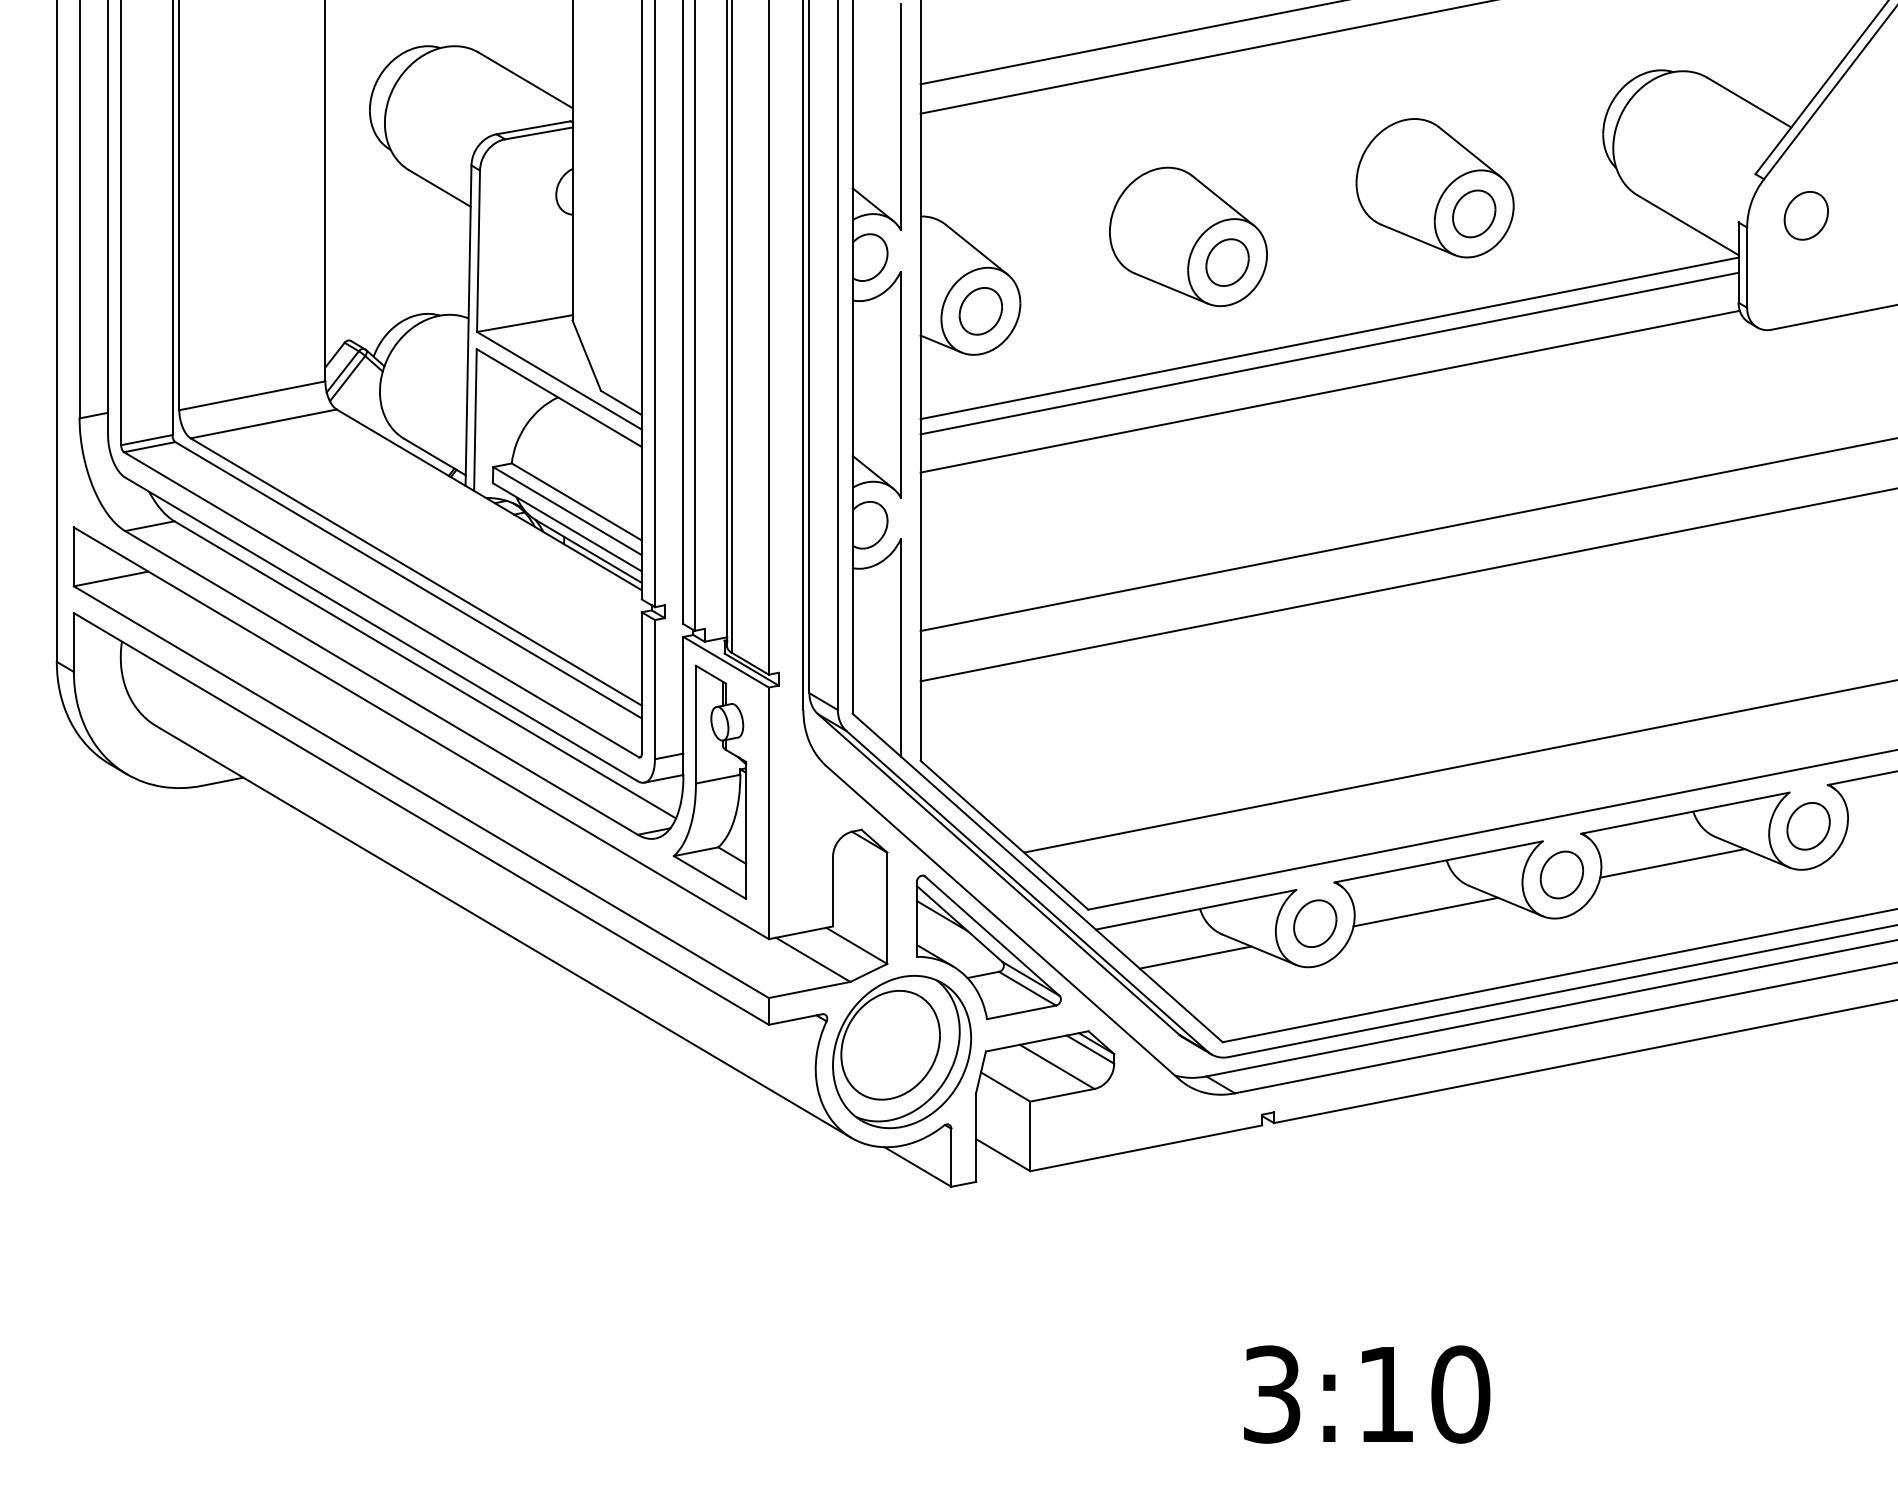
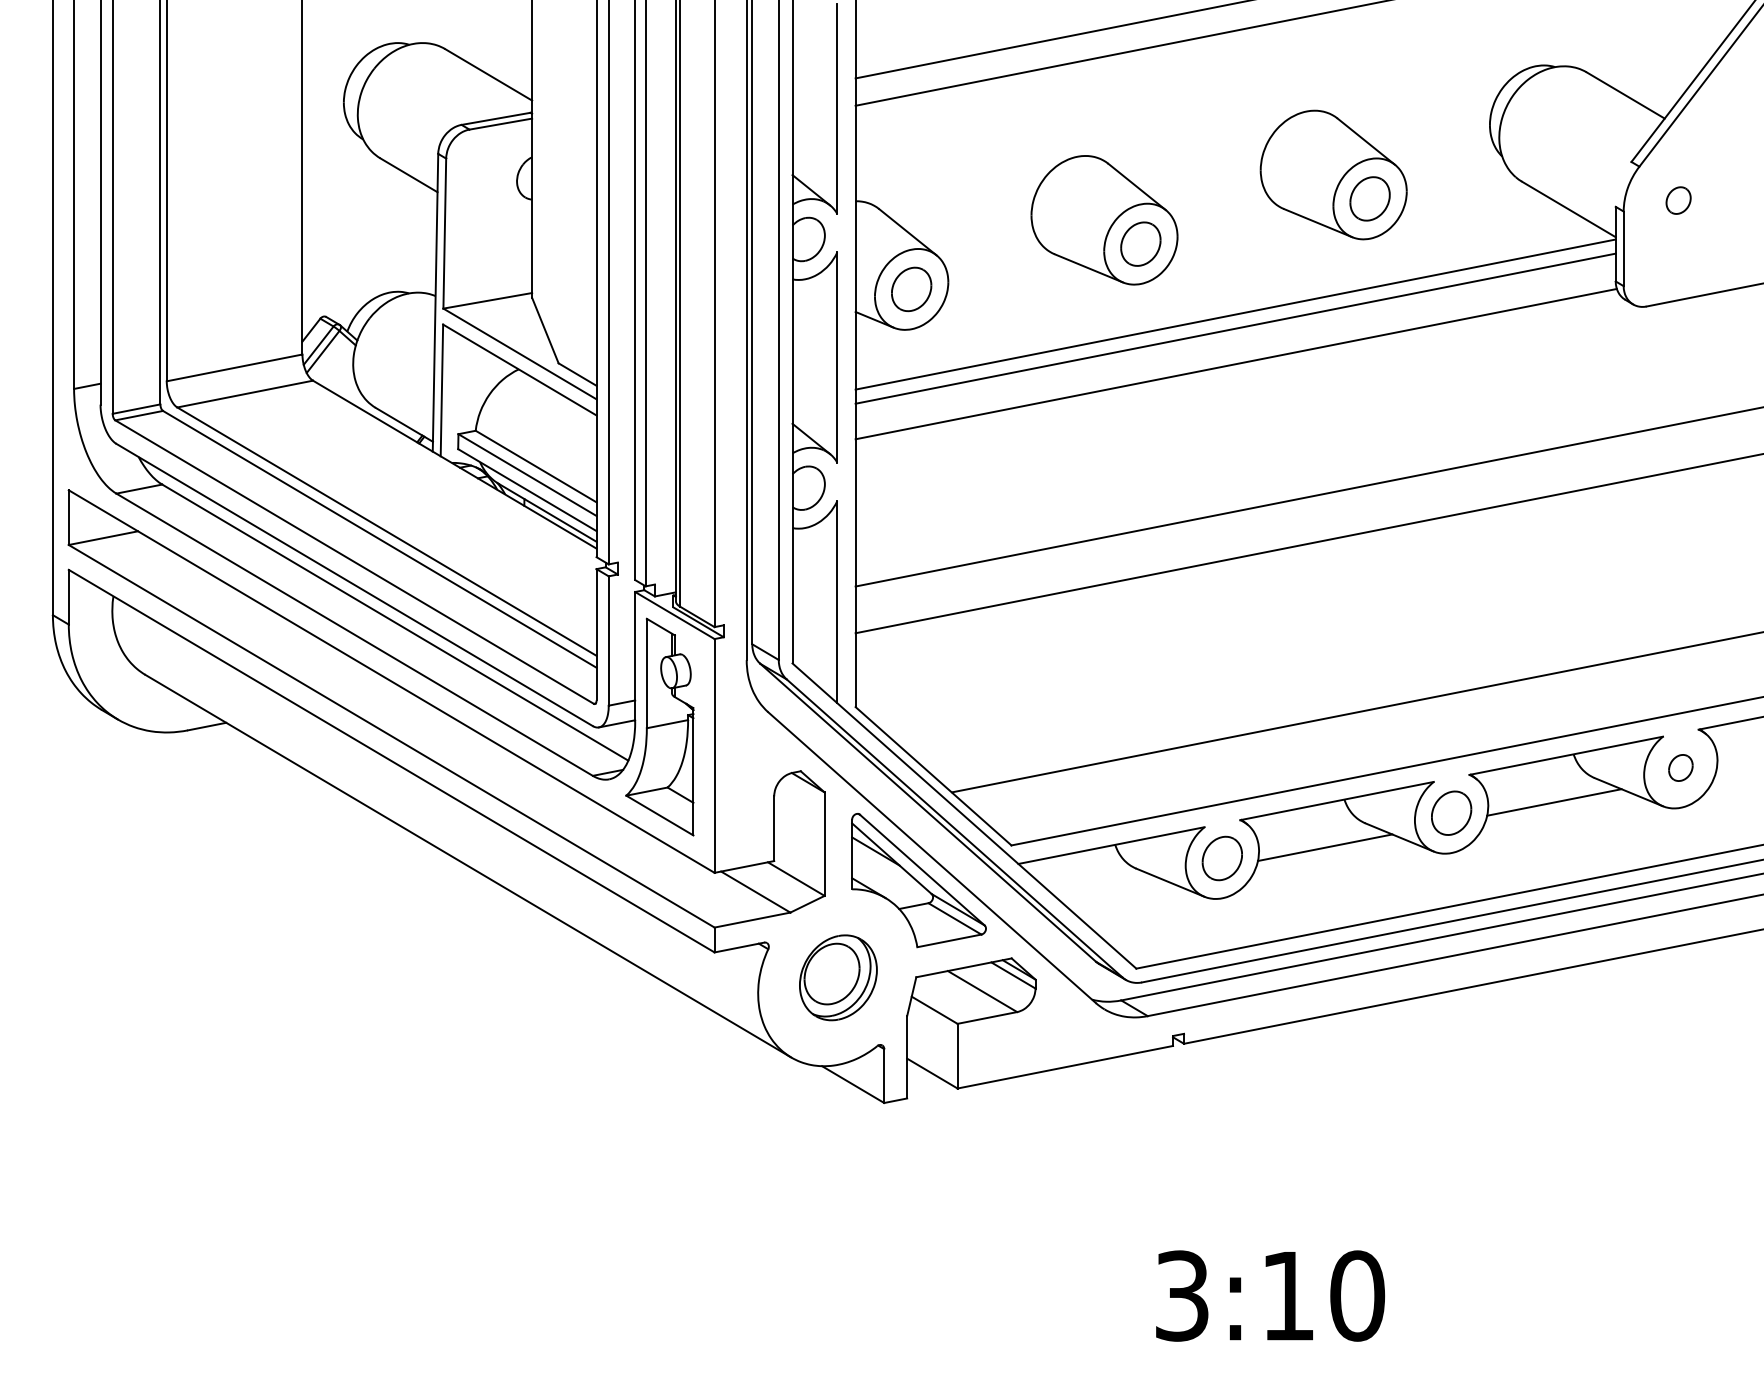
part: (1806, 215) -> (1678, 200), size x0.6
part: (1808, 825) -> (1680, 767), size x0.6
line: (1195, 957) -> (1111, 889), removed
part: (902, 1051) -> (838, 977), size x0.6

